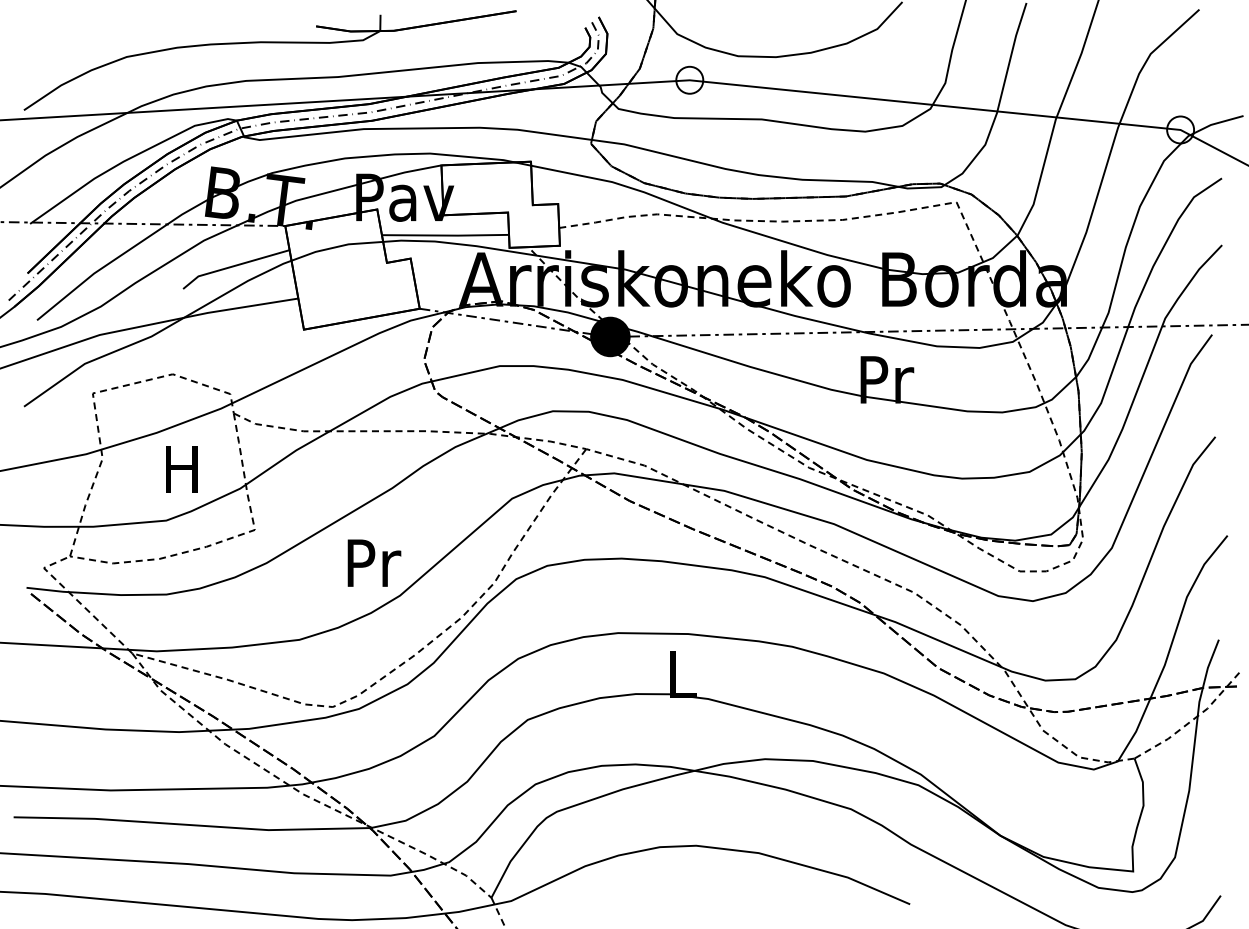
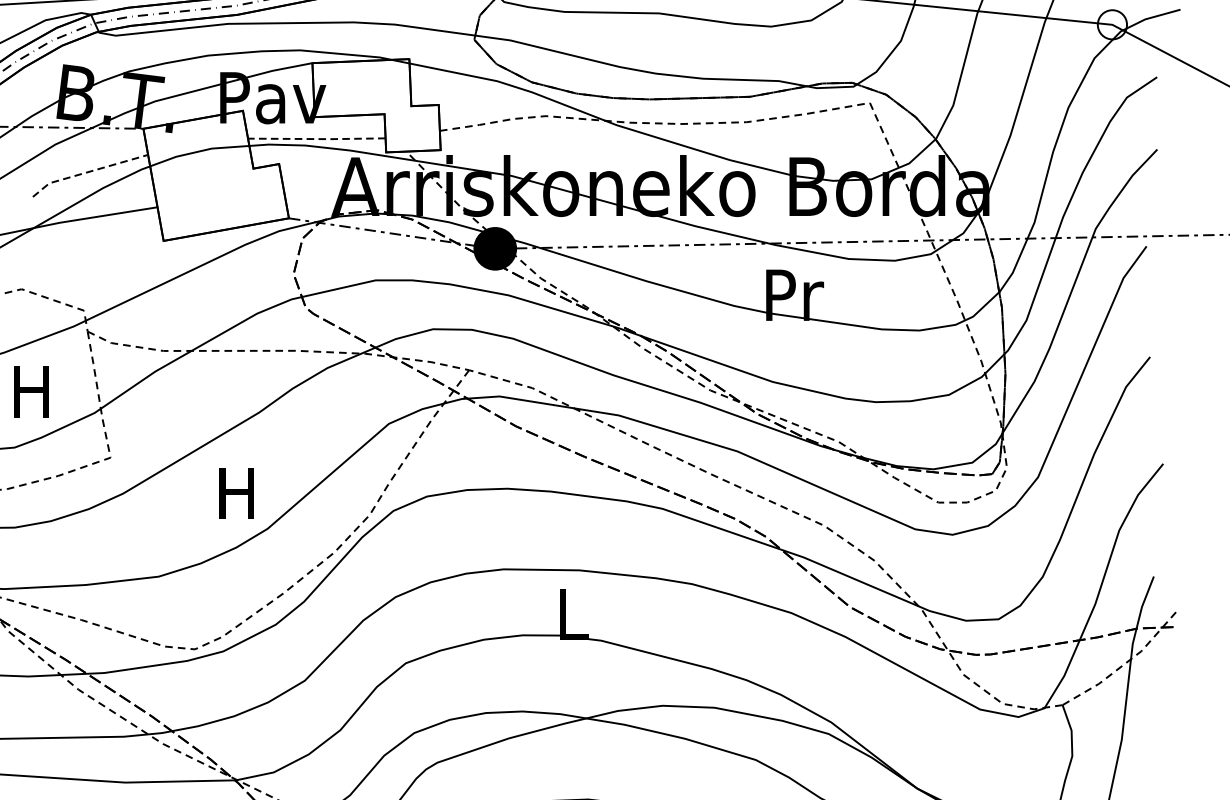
line: (446, 235) -> (317, 139), solid -> dashed
line: (233, 266) -> (87, 172), solid -> dashed
text: (374, 562) -> (239, 492), Pr -> H

